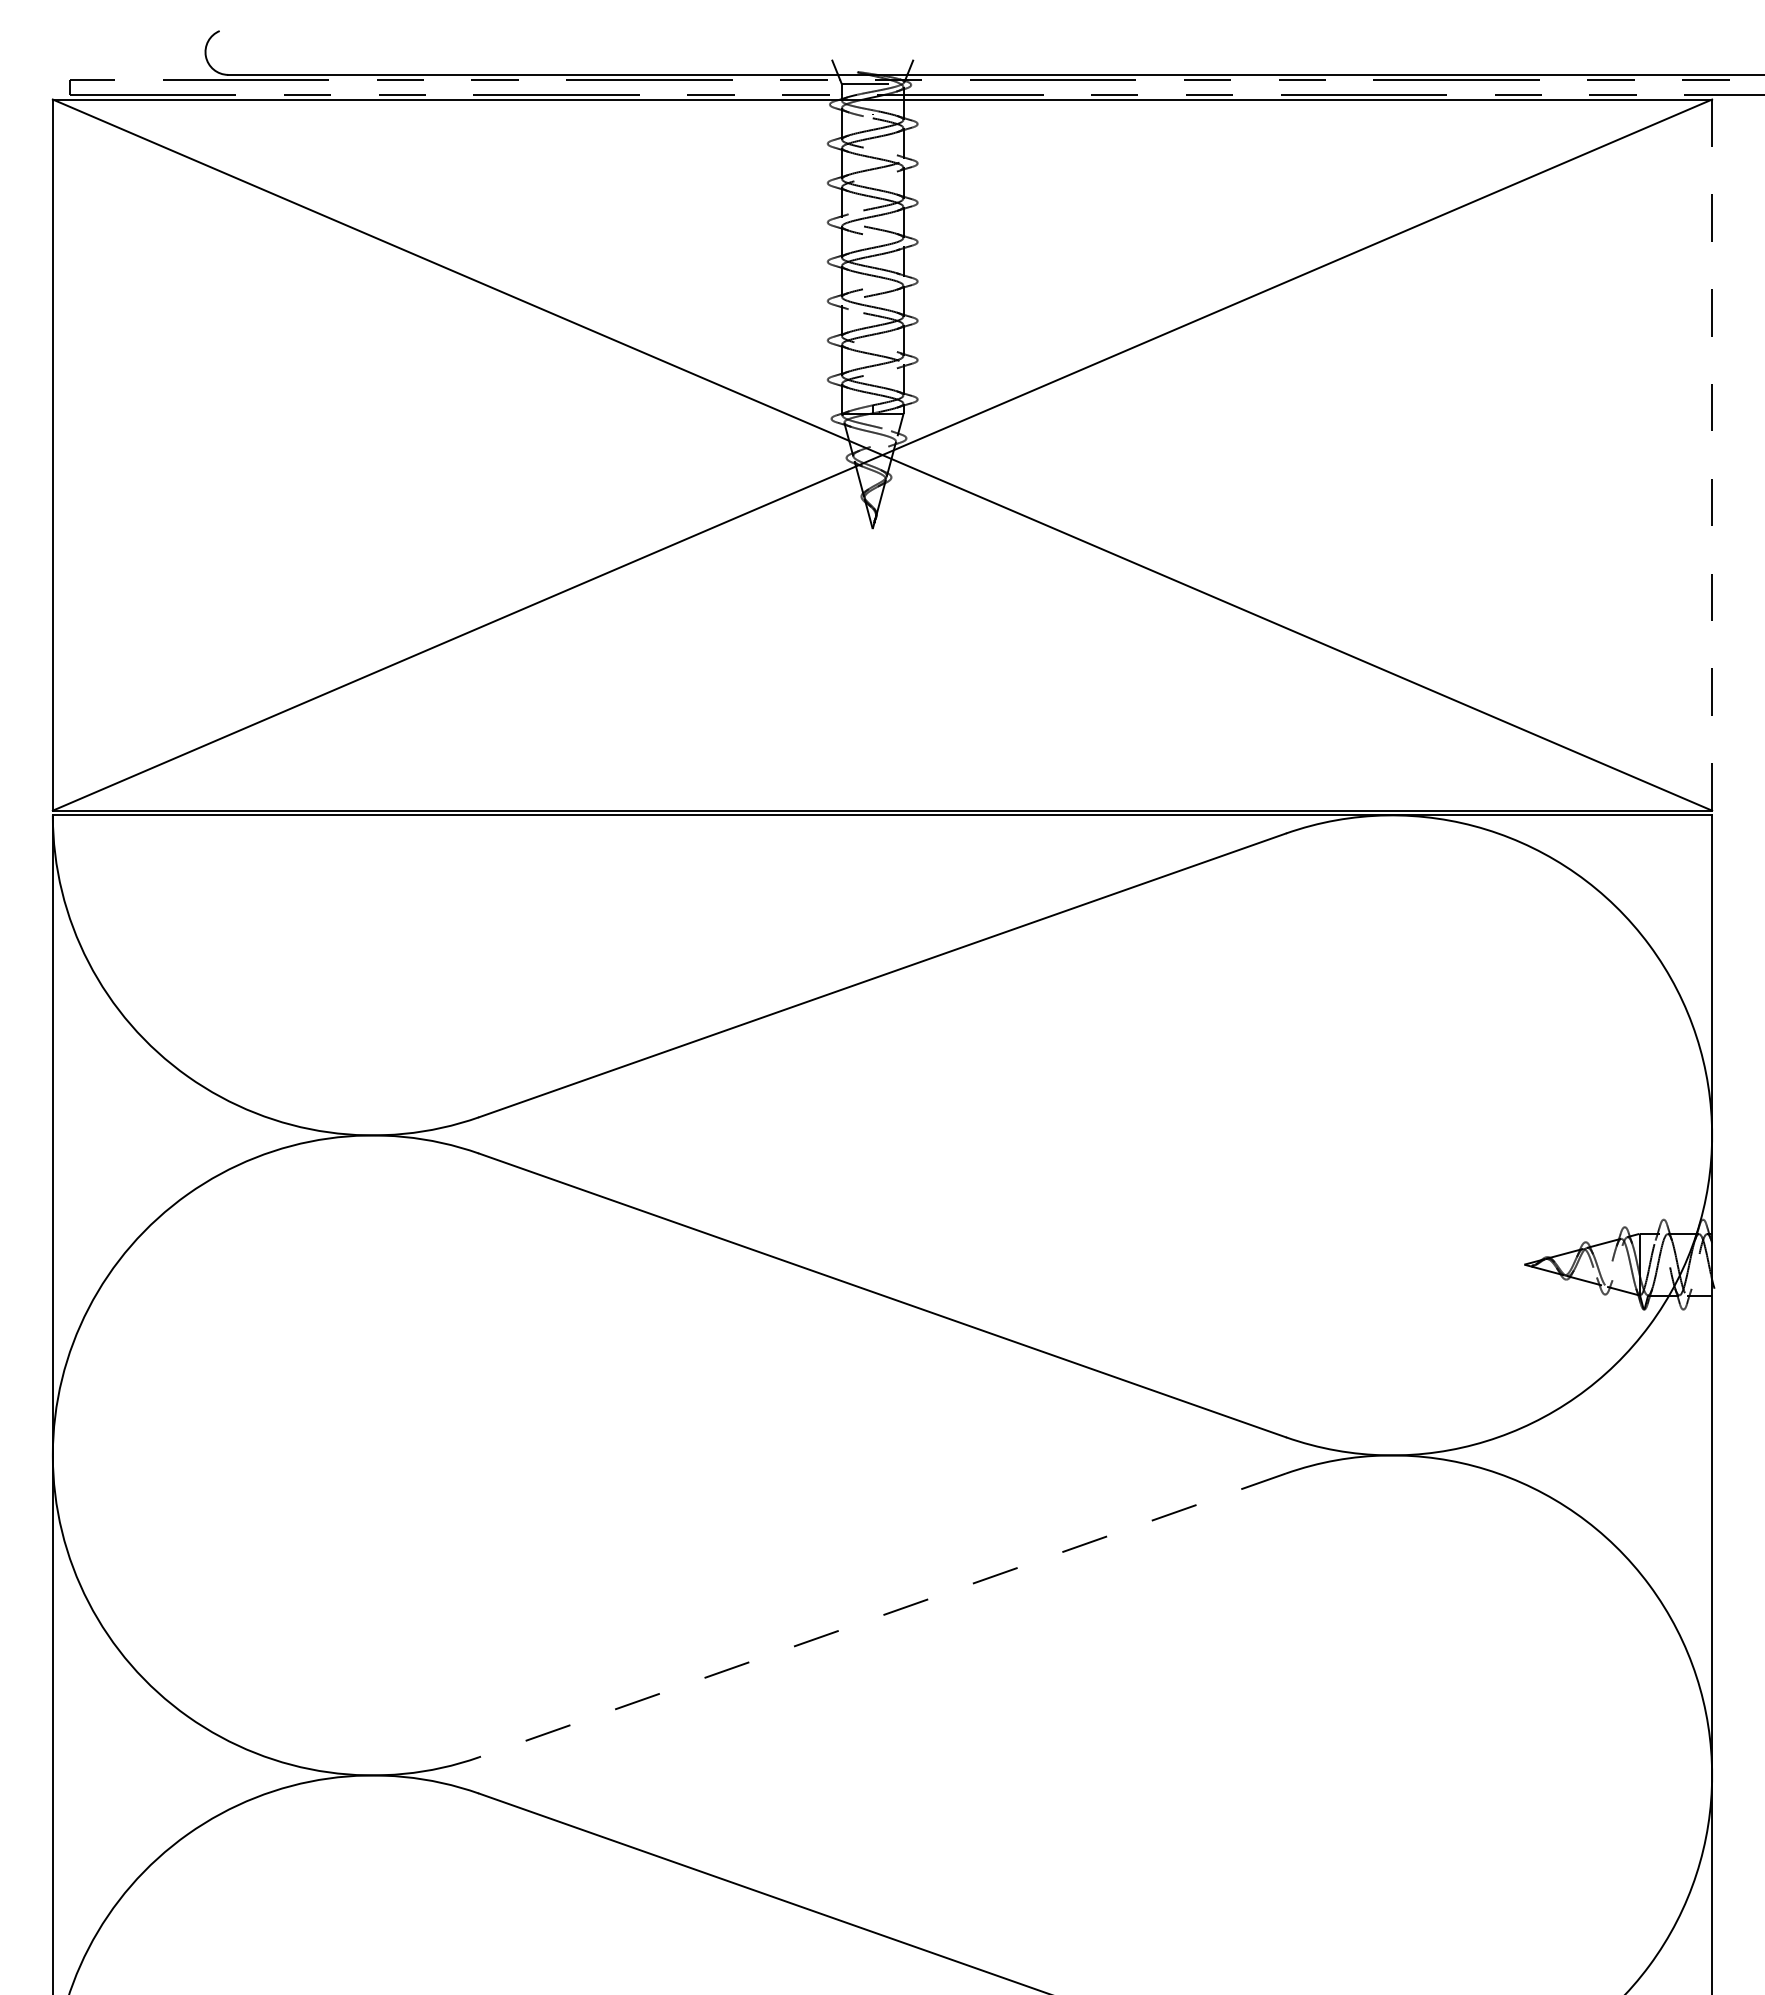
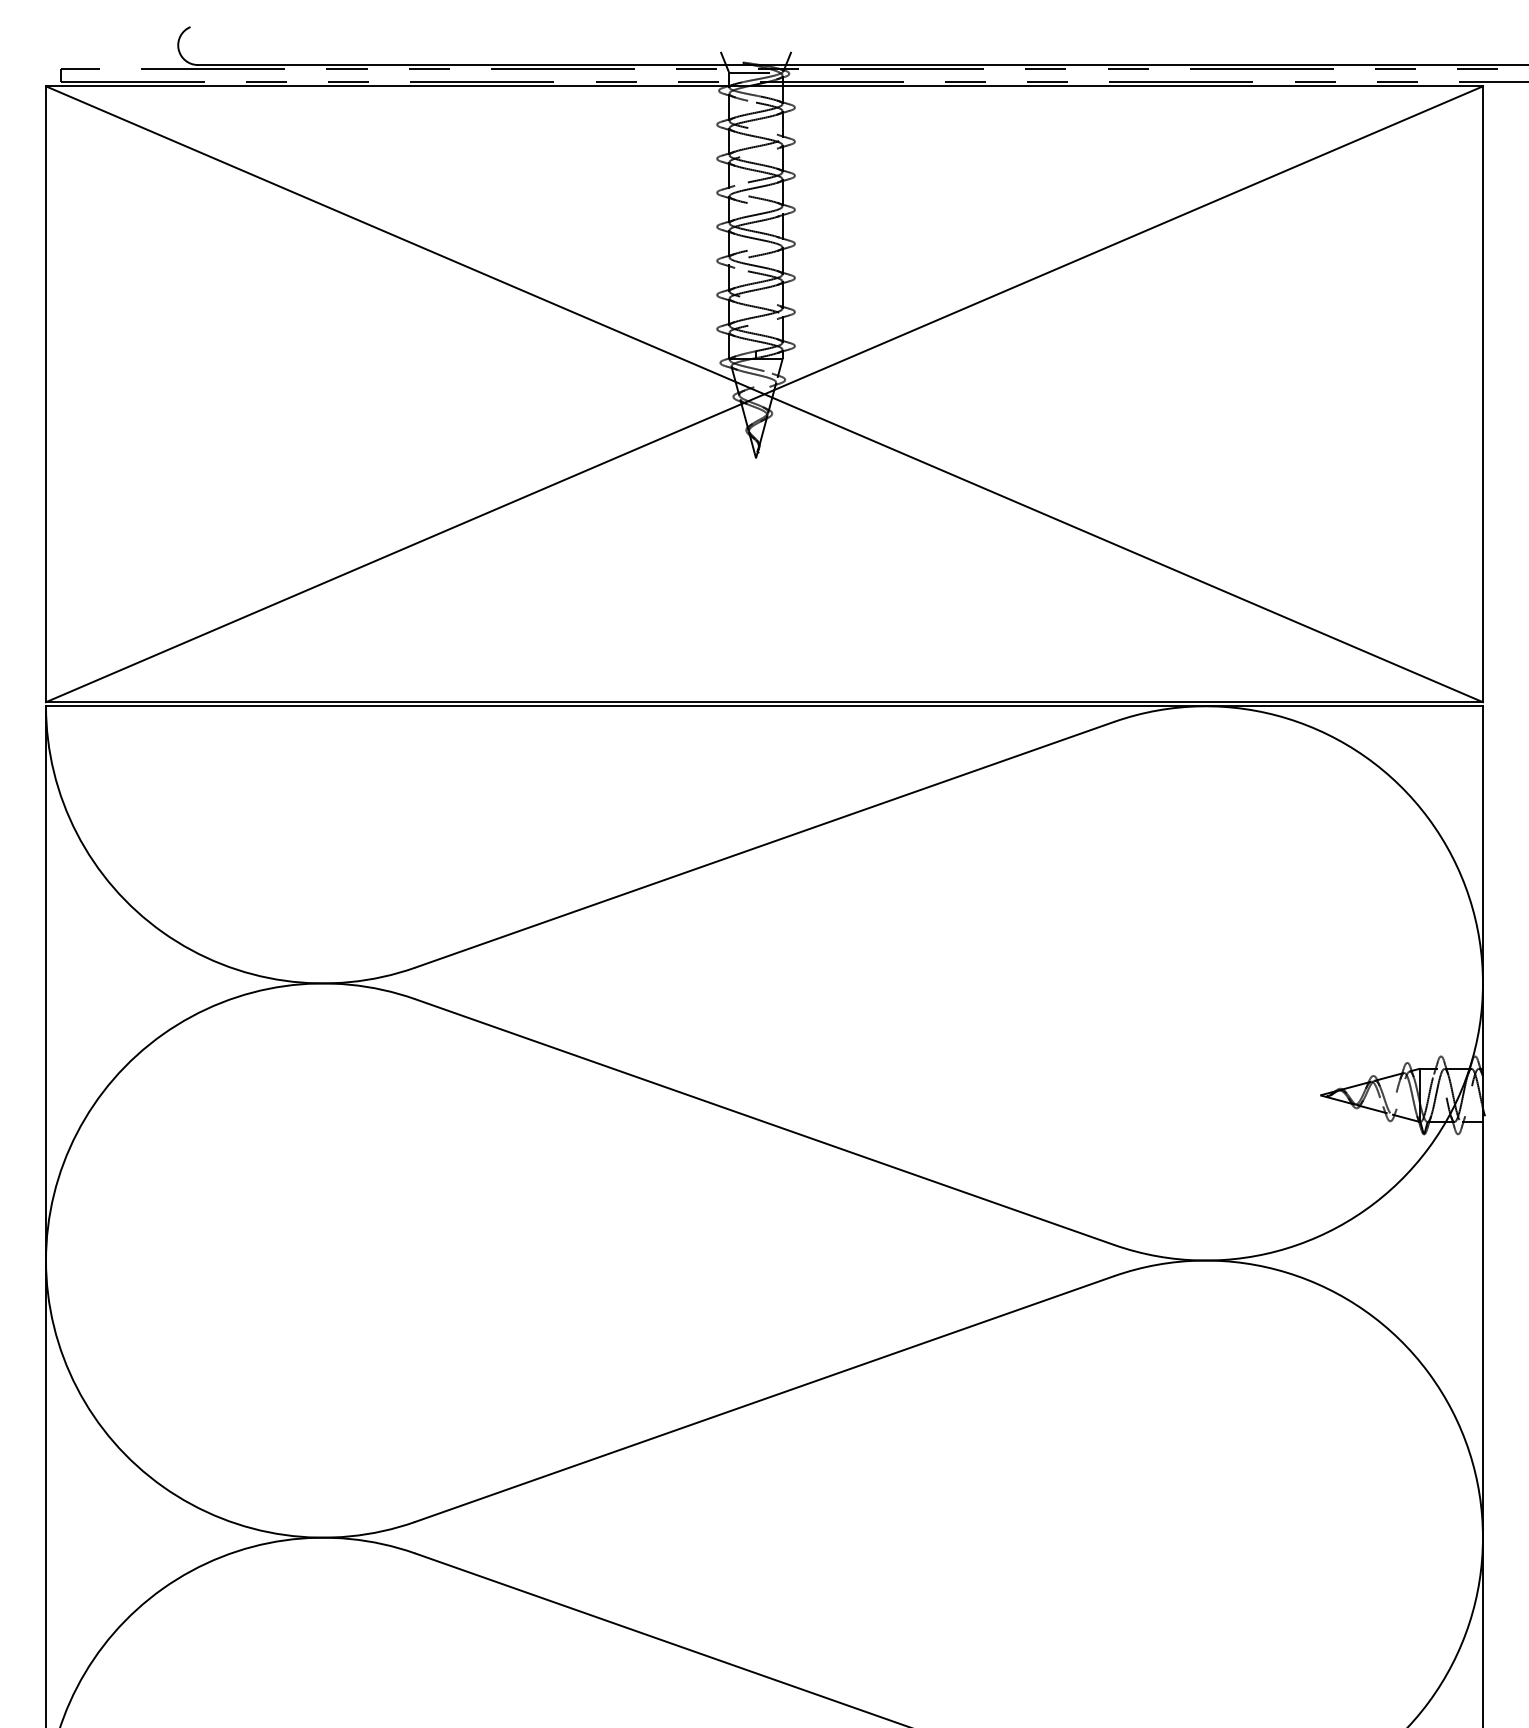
line: (1712, 455) -> (1483, 394), dashed -> solid
line: (882, 1615) -> (764, 1399), dashed -> solid

